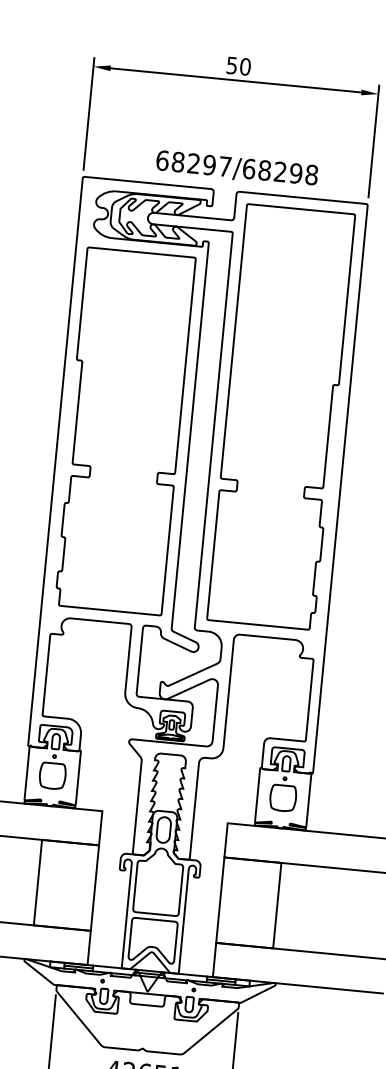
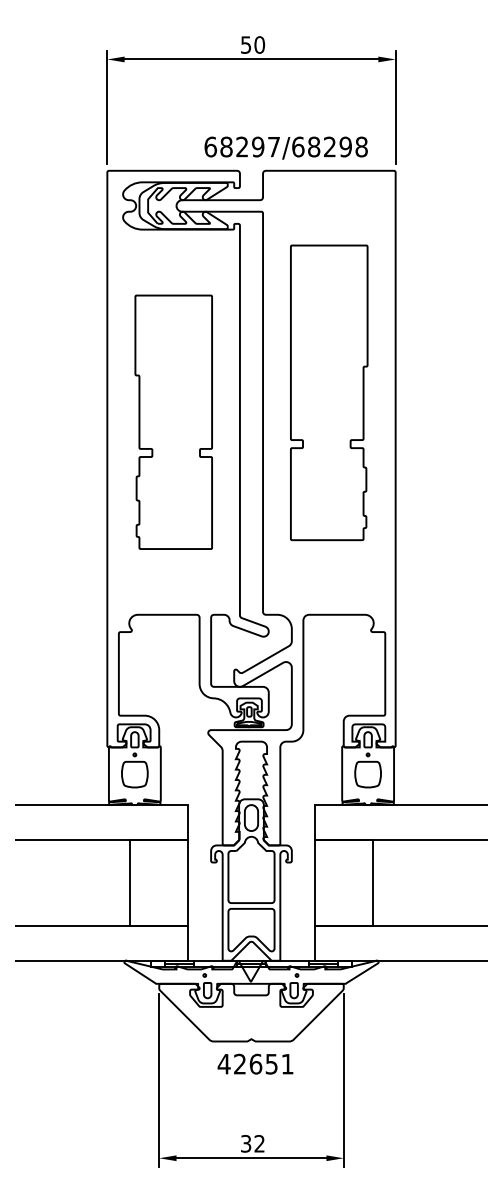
text: (236, 168) -> (285, 147), moved
part: (280, 416) -> (328, 392), size x0.7
part: (124, 431) -> (173, 422), size x0.7

